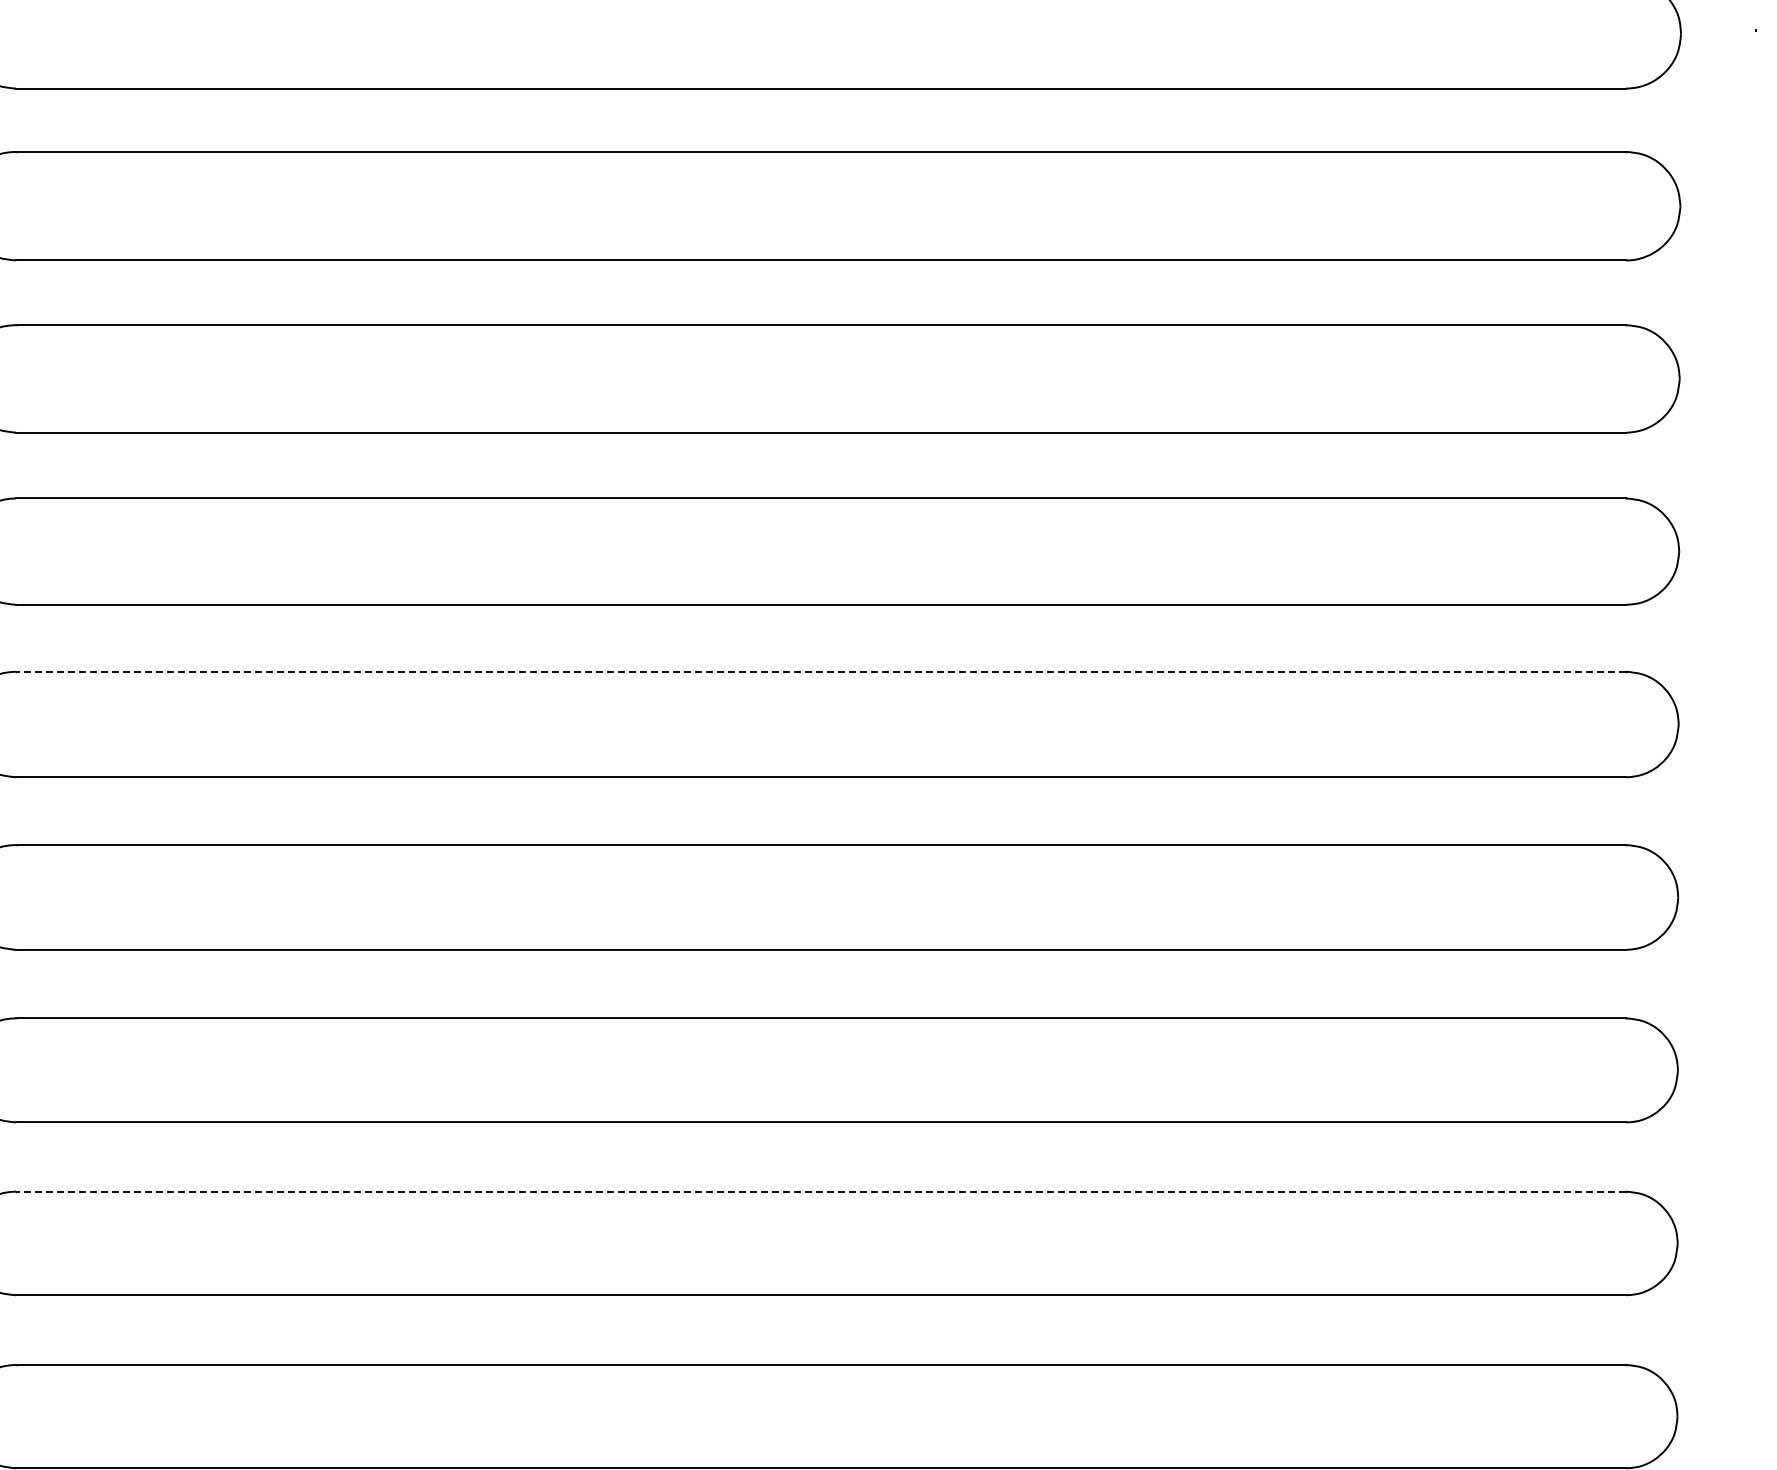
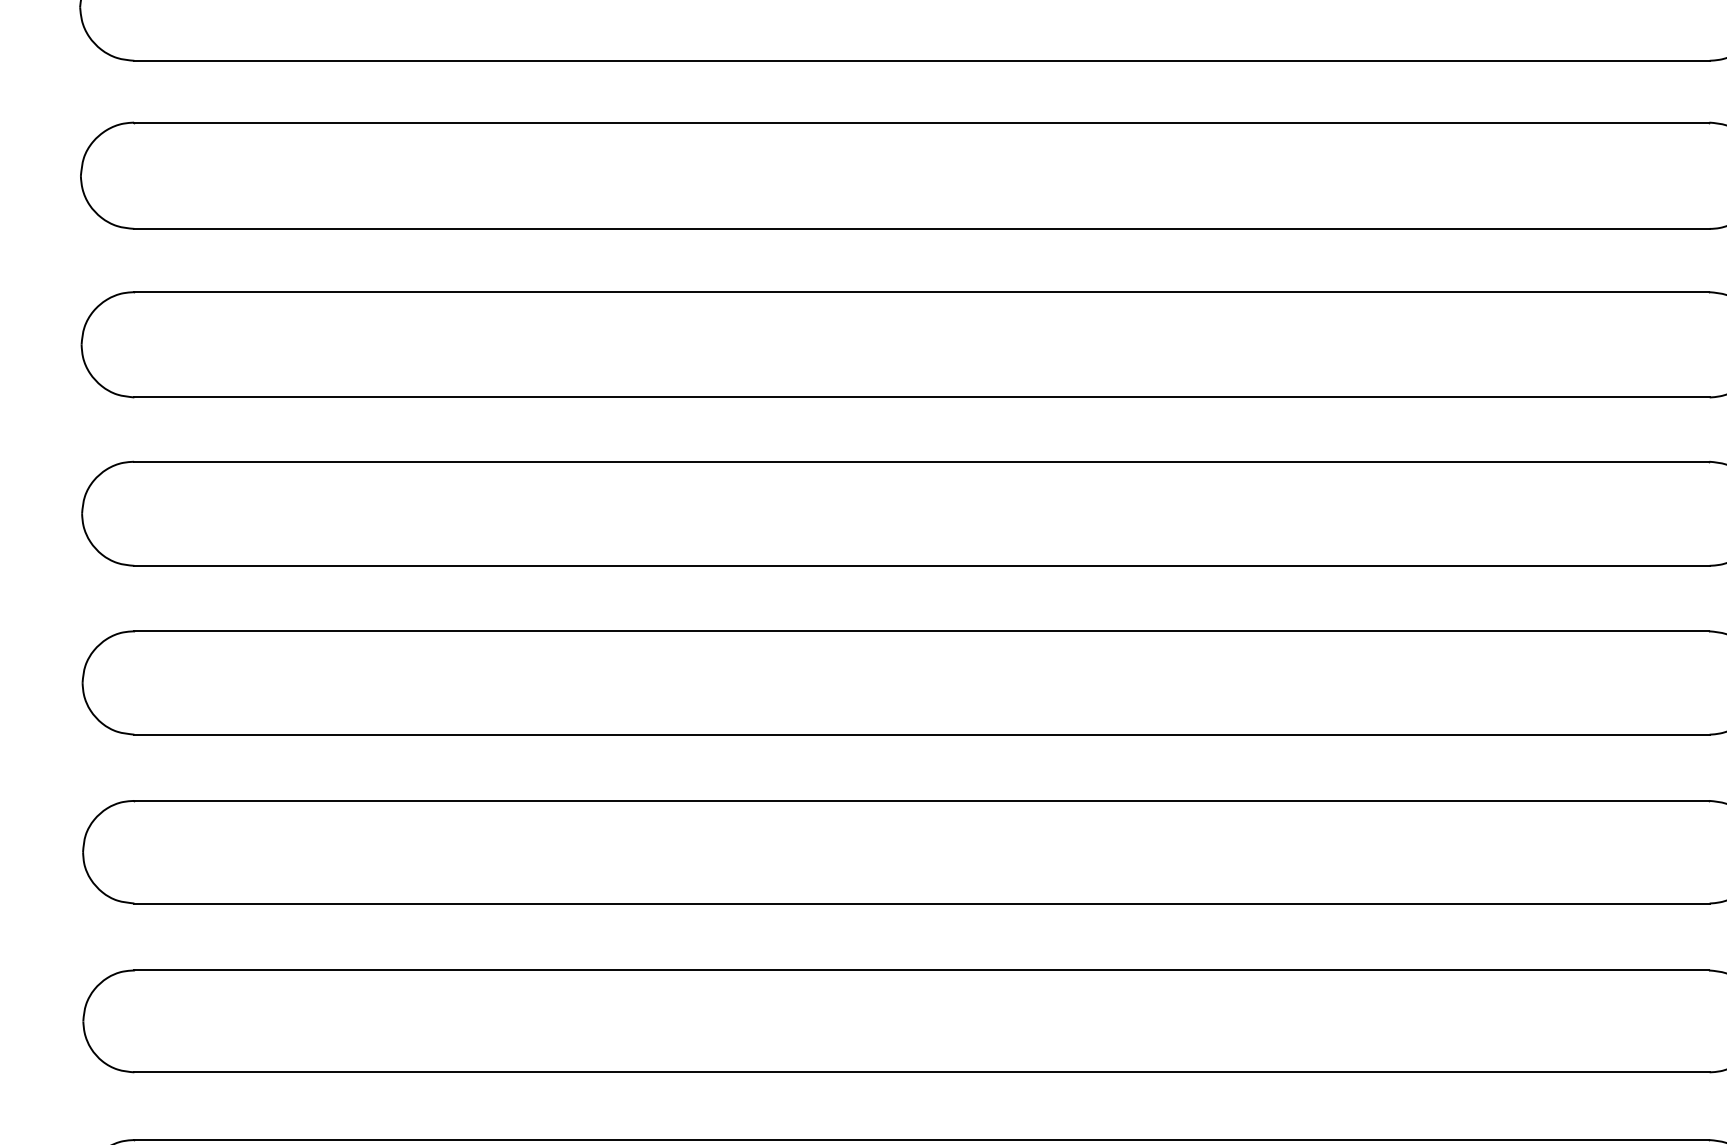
line: (820, 671) -> (921, 631), dashed -> solid
line: (820, 1191) -> (921, 1139), dashed -> solid

